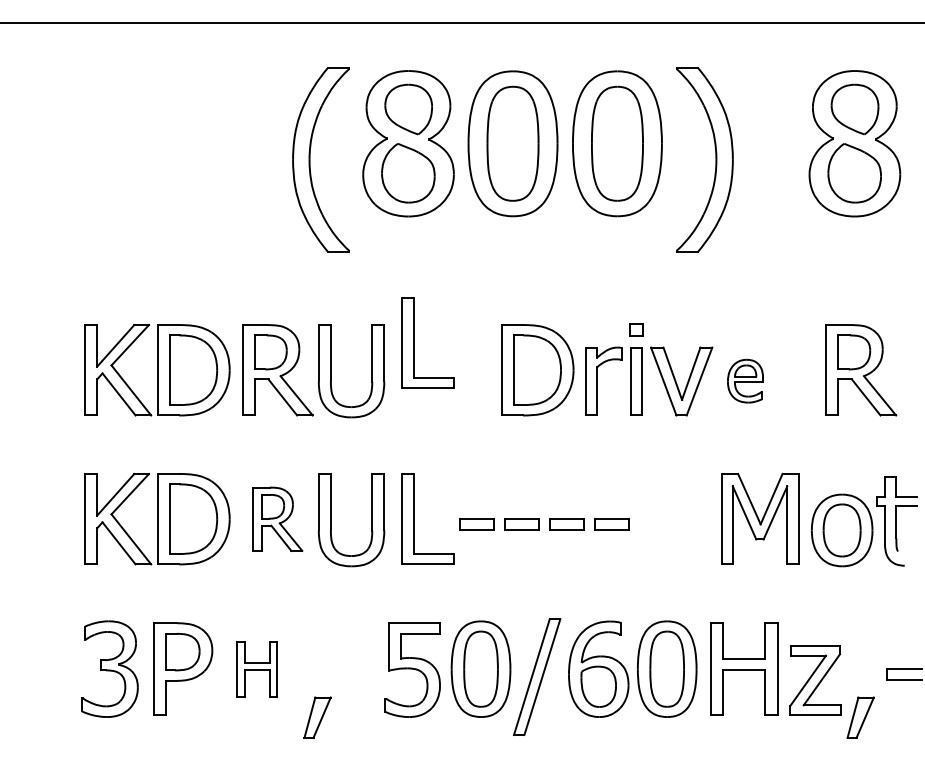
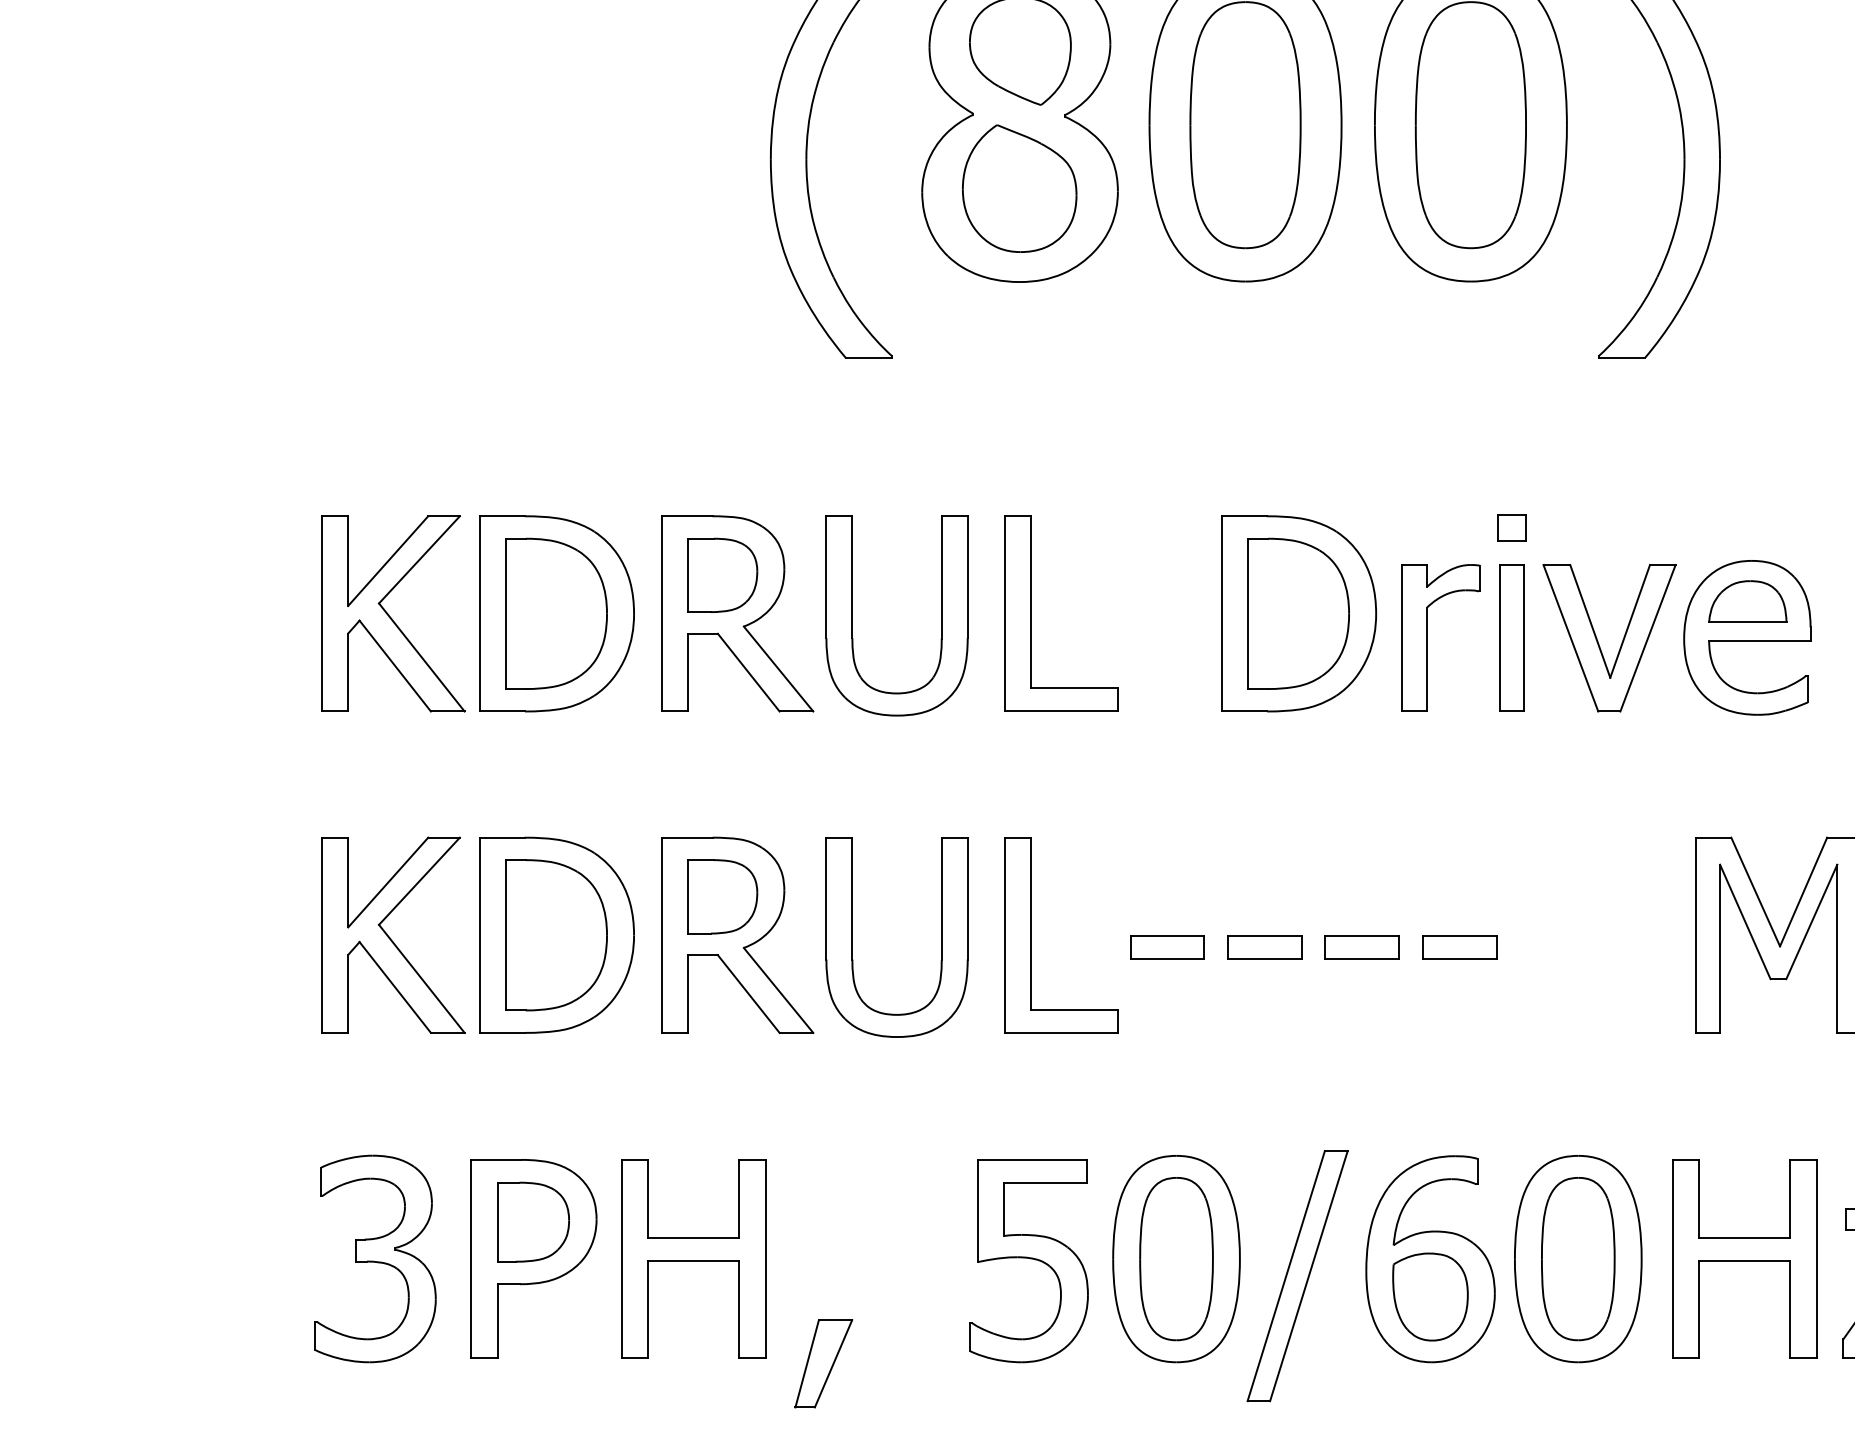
part: (414, 342) -> (1032, 612), moved
part: (745, 380) -> (1747, 635), size x1.67
part: (277, 519) -> (737, 935), size x1.43
part: (257, 668) -> (694, 1257), size x1.67

